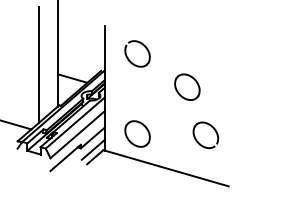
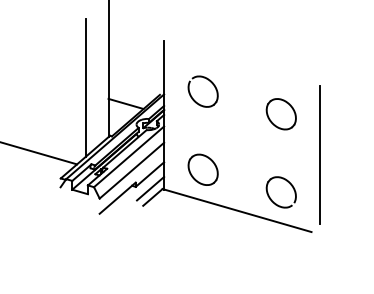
part: (128, 57) -> (192, 96), moved
part: (186, 87) -> (280, 114), moved
line: (236, 121) -> (320, 155), added
part: (197, 140) -> (271, 198), moved

